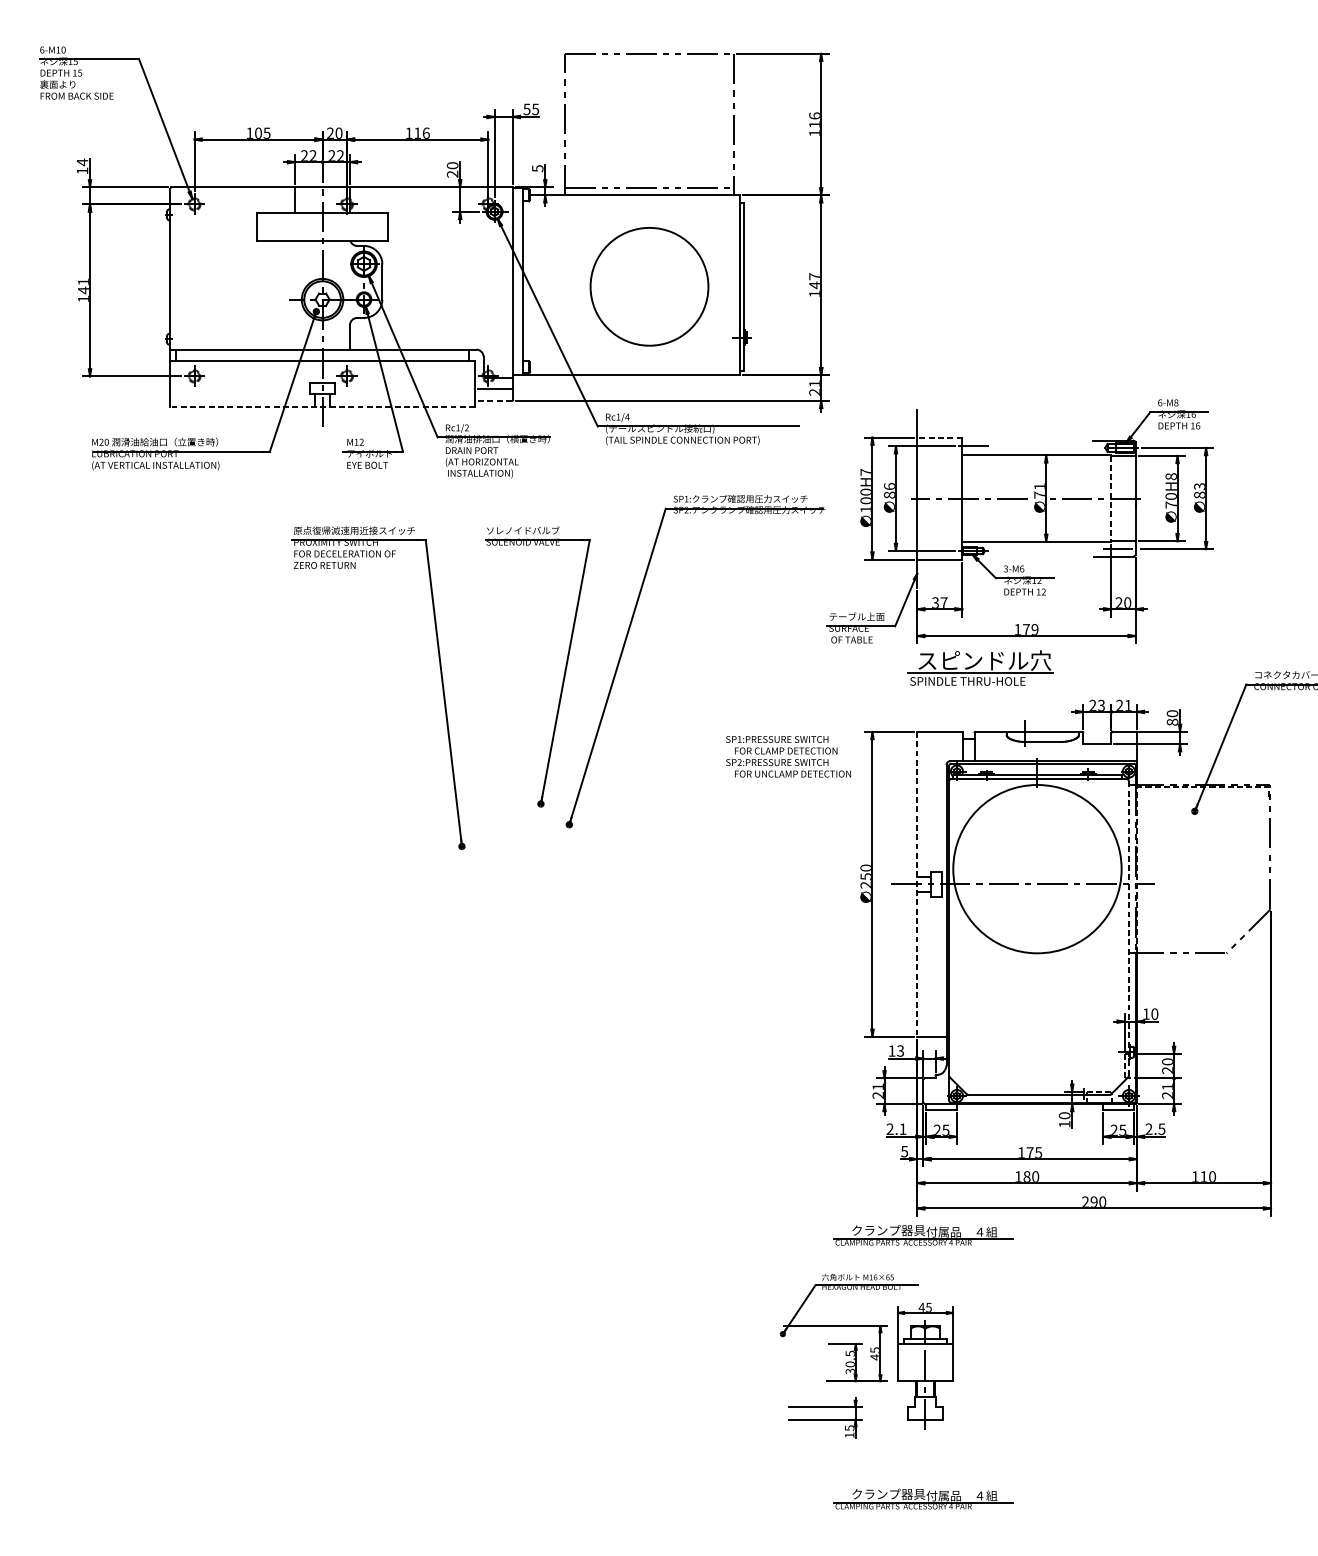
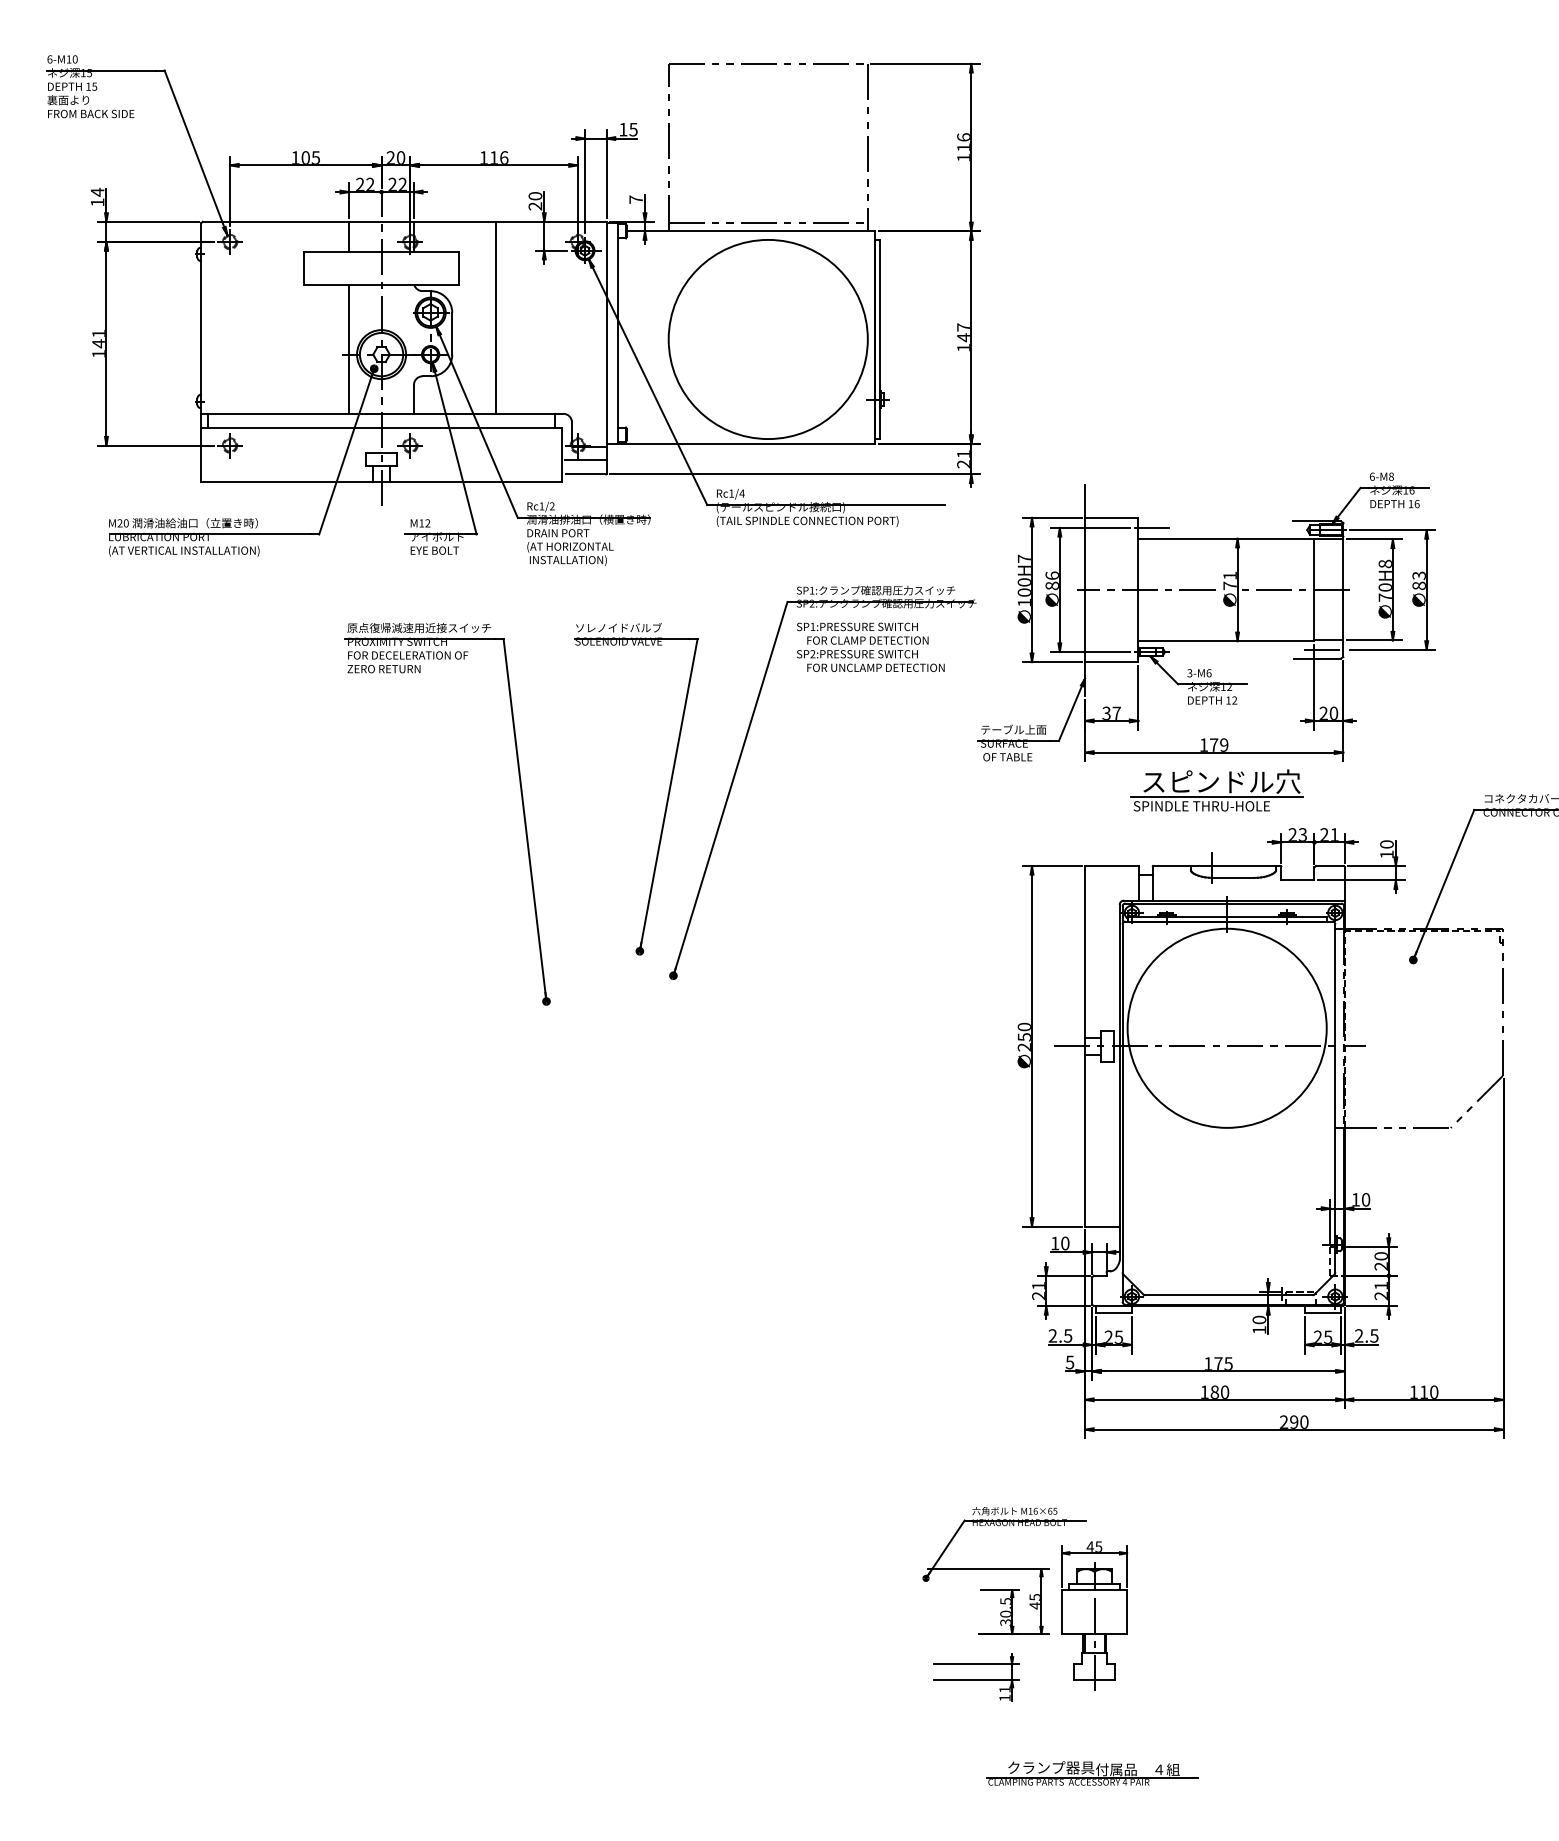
text: (527, 109) -> (623, 129), 55 -> 15
text: (537, 168) -> (635, 199), 5 -> 7
line: (419, 268) -> (496, 317), added
circle: (648, 286) -> (767, 339), size x1.43
line: (295, 295) -> (349, 349), added
line: (495, 400) -> (586, 474), dashed -> solid
line: (322, 406) -> (381, 481), dashed -> solid
line: (939, 437) -> (1111, 517), dashed -> solid
line: (1111, 499) -> (1314, 590), dashed -> solid
part: (980, 668) -> (1216, 790), moved
text: (1172, 722) -> (1386, 854), 80 -> 10
text: (788, 756) -> (870, 646), moved
line: (917, 884) -> (1085, 1046), dashed -> solid
line: (1129, 928) -> (1335, 1098), dashed -> solid
text: (900, 1051) -> (1065, 1243), 13 -> 10
text: (902, 1128) -> (1067, 1335), 2.1 -> 2.5
part: (923, 1235) -> (1092, 1461), removed
text: (849, 1428) -> (1004, 1689), 15 -> 11

